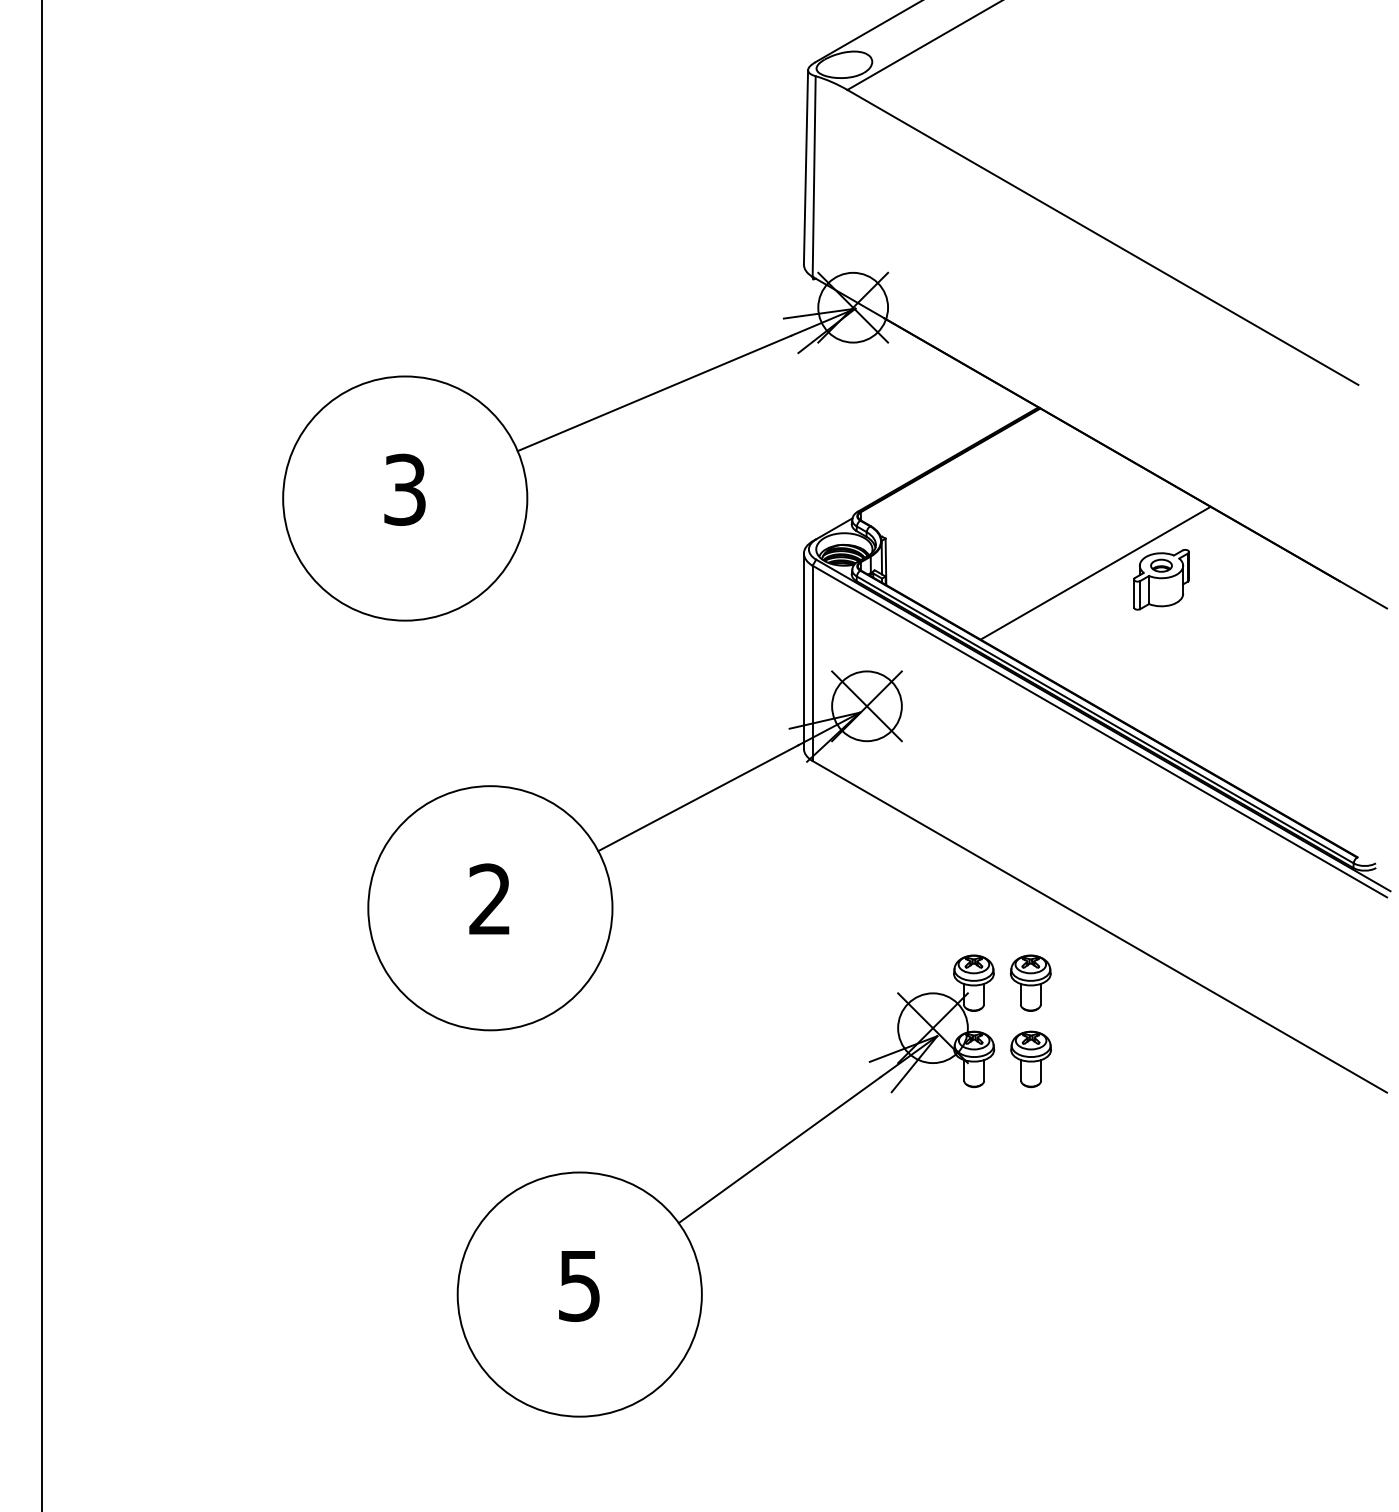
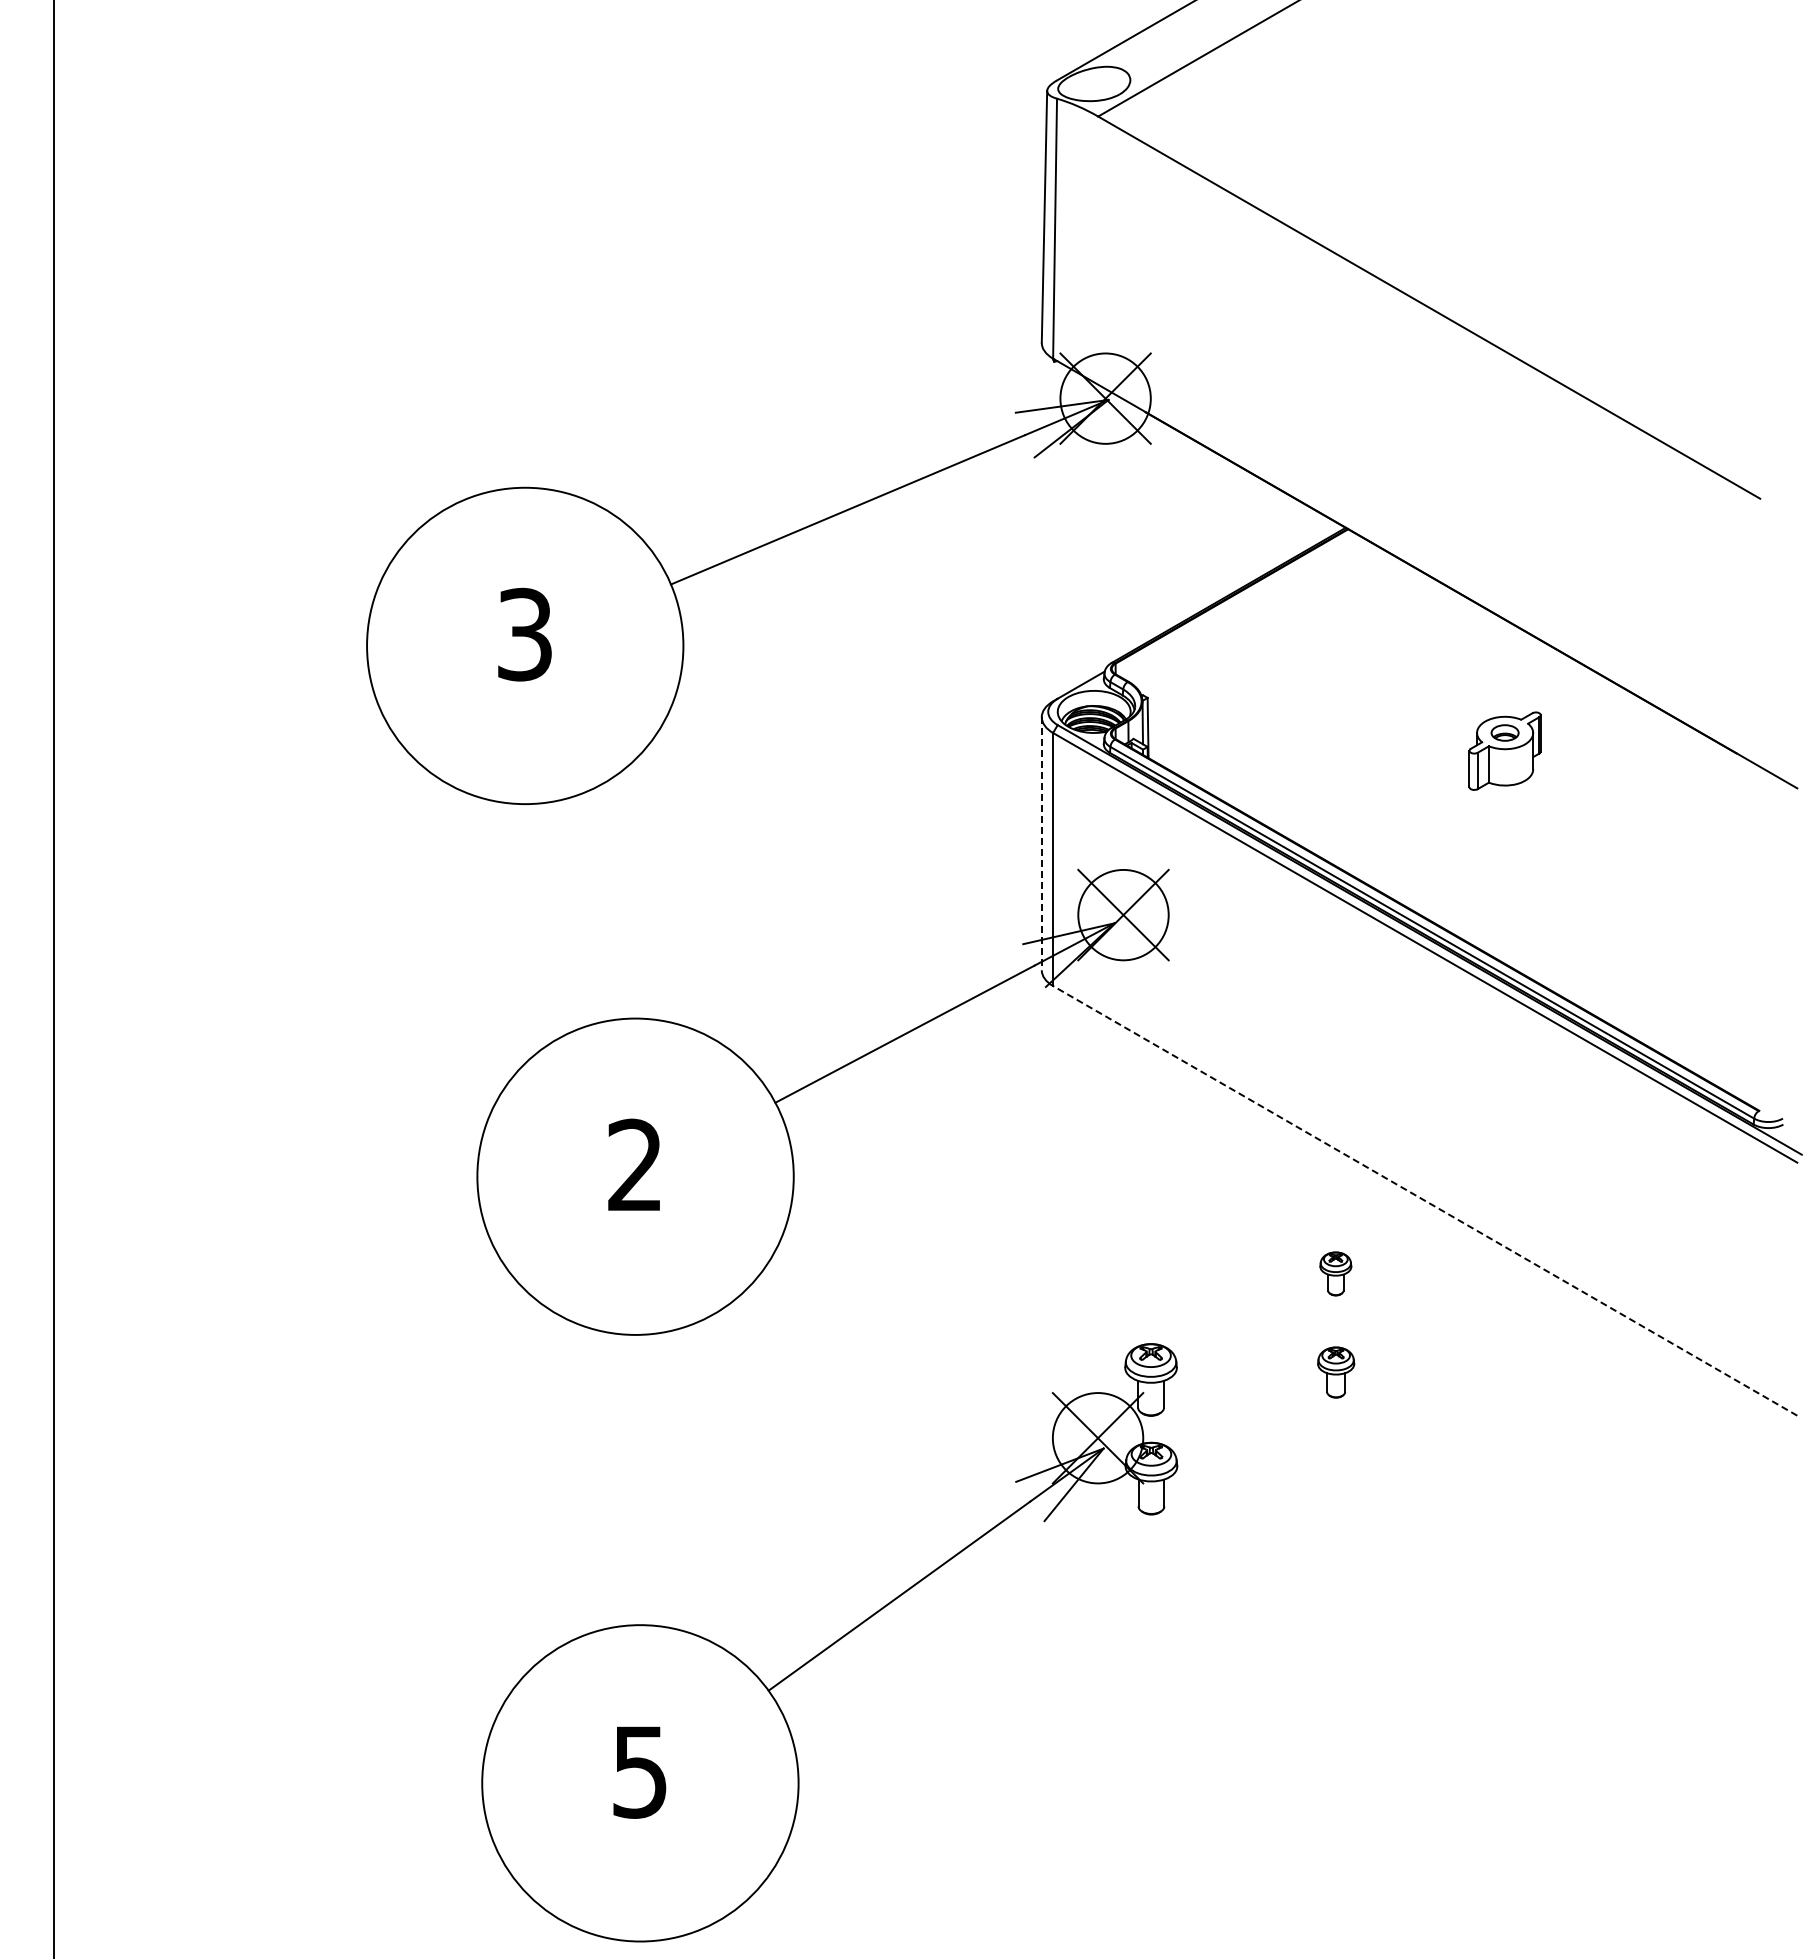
line: (1095, 573) -> (1419, 742), removed
line: (803, 651) -> (1041, 843), solid -> dashed
line: (1100, 926) -> (1425, 1200), solid -> dashed
part: (1030, 982) -> (1335, 1273), size x0.6
part: (1030, 1059) -> (1335, 1372), size x0.7
part: (725, 1185) -> (829, 1642), moved

